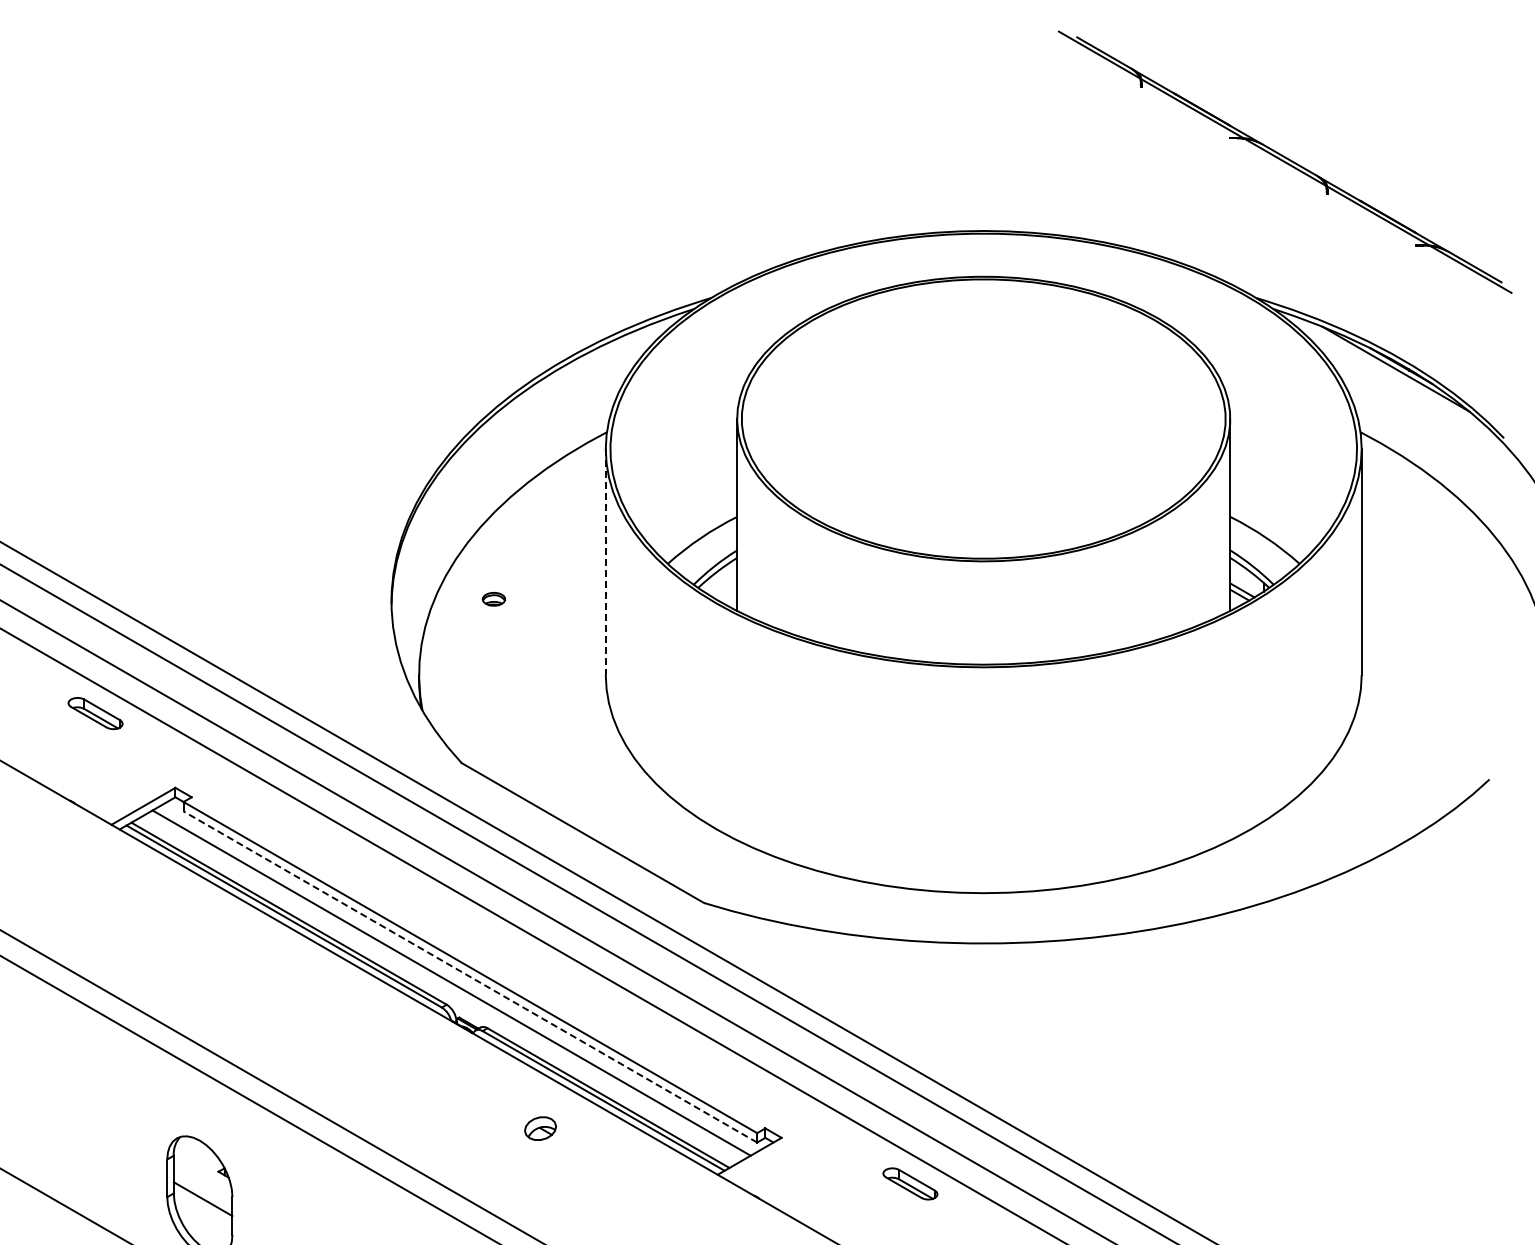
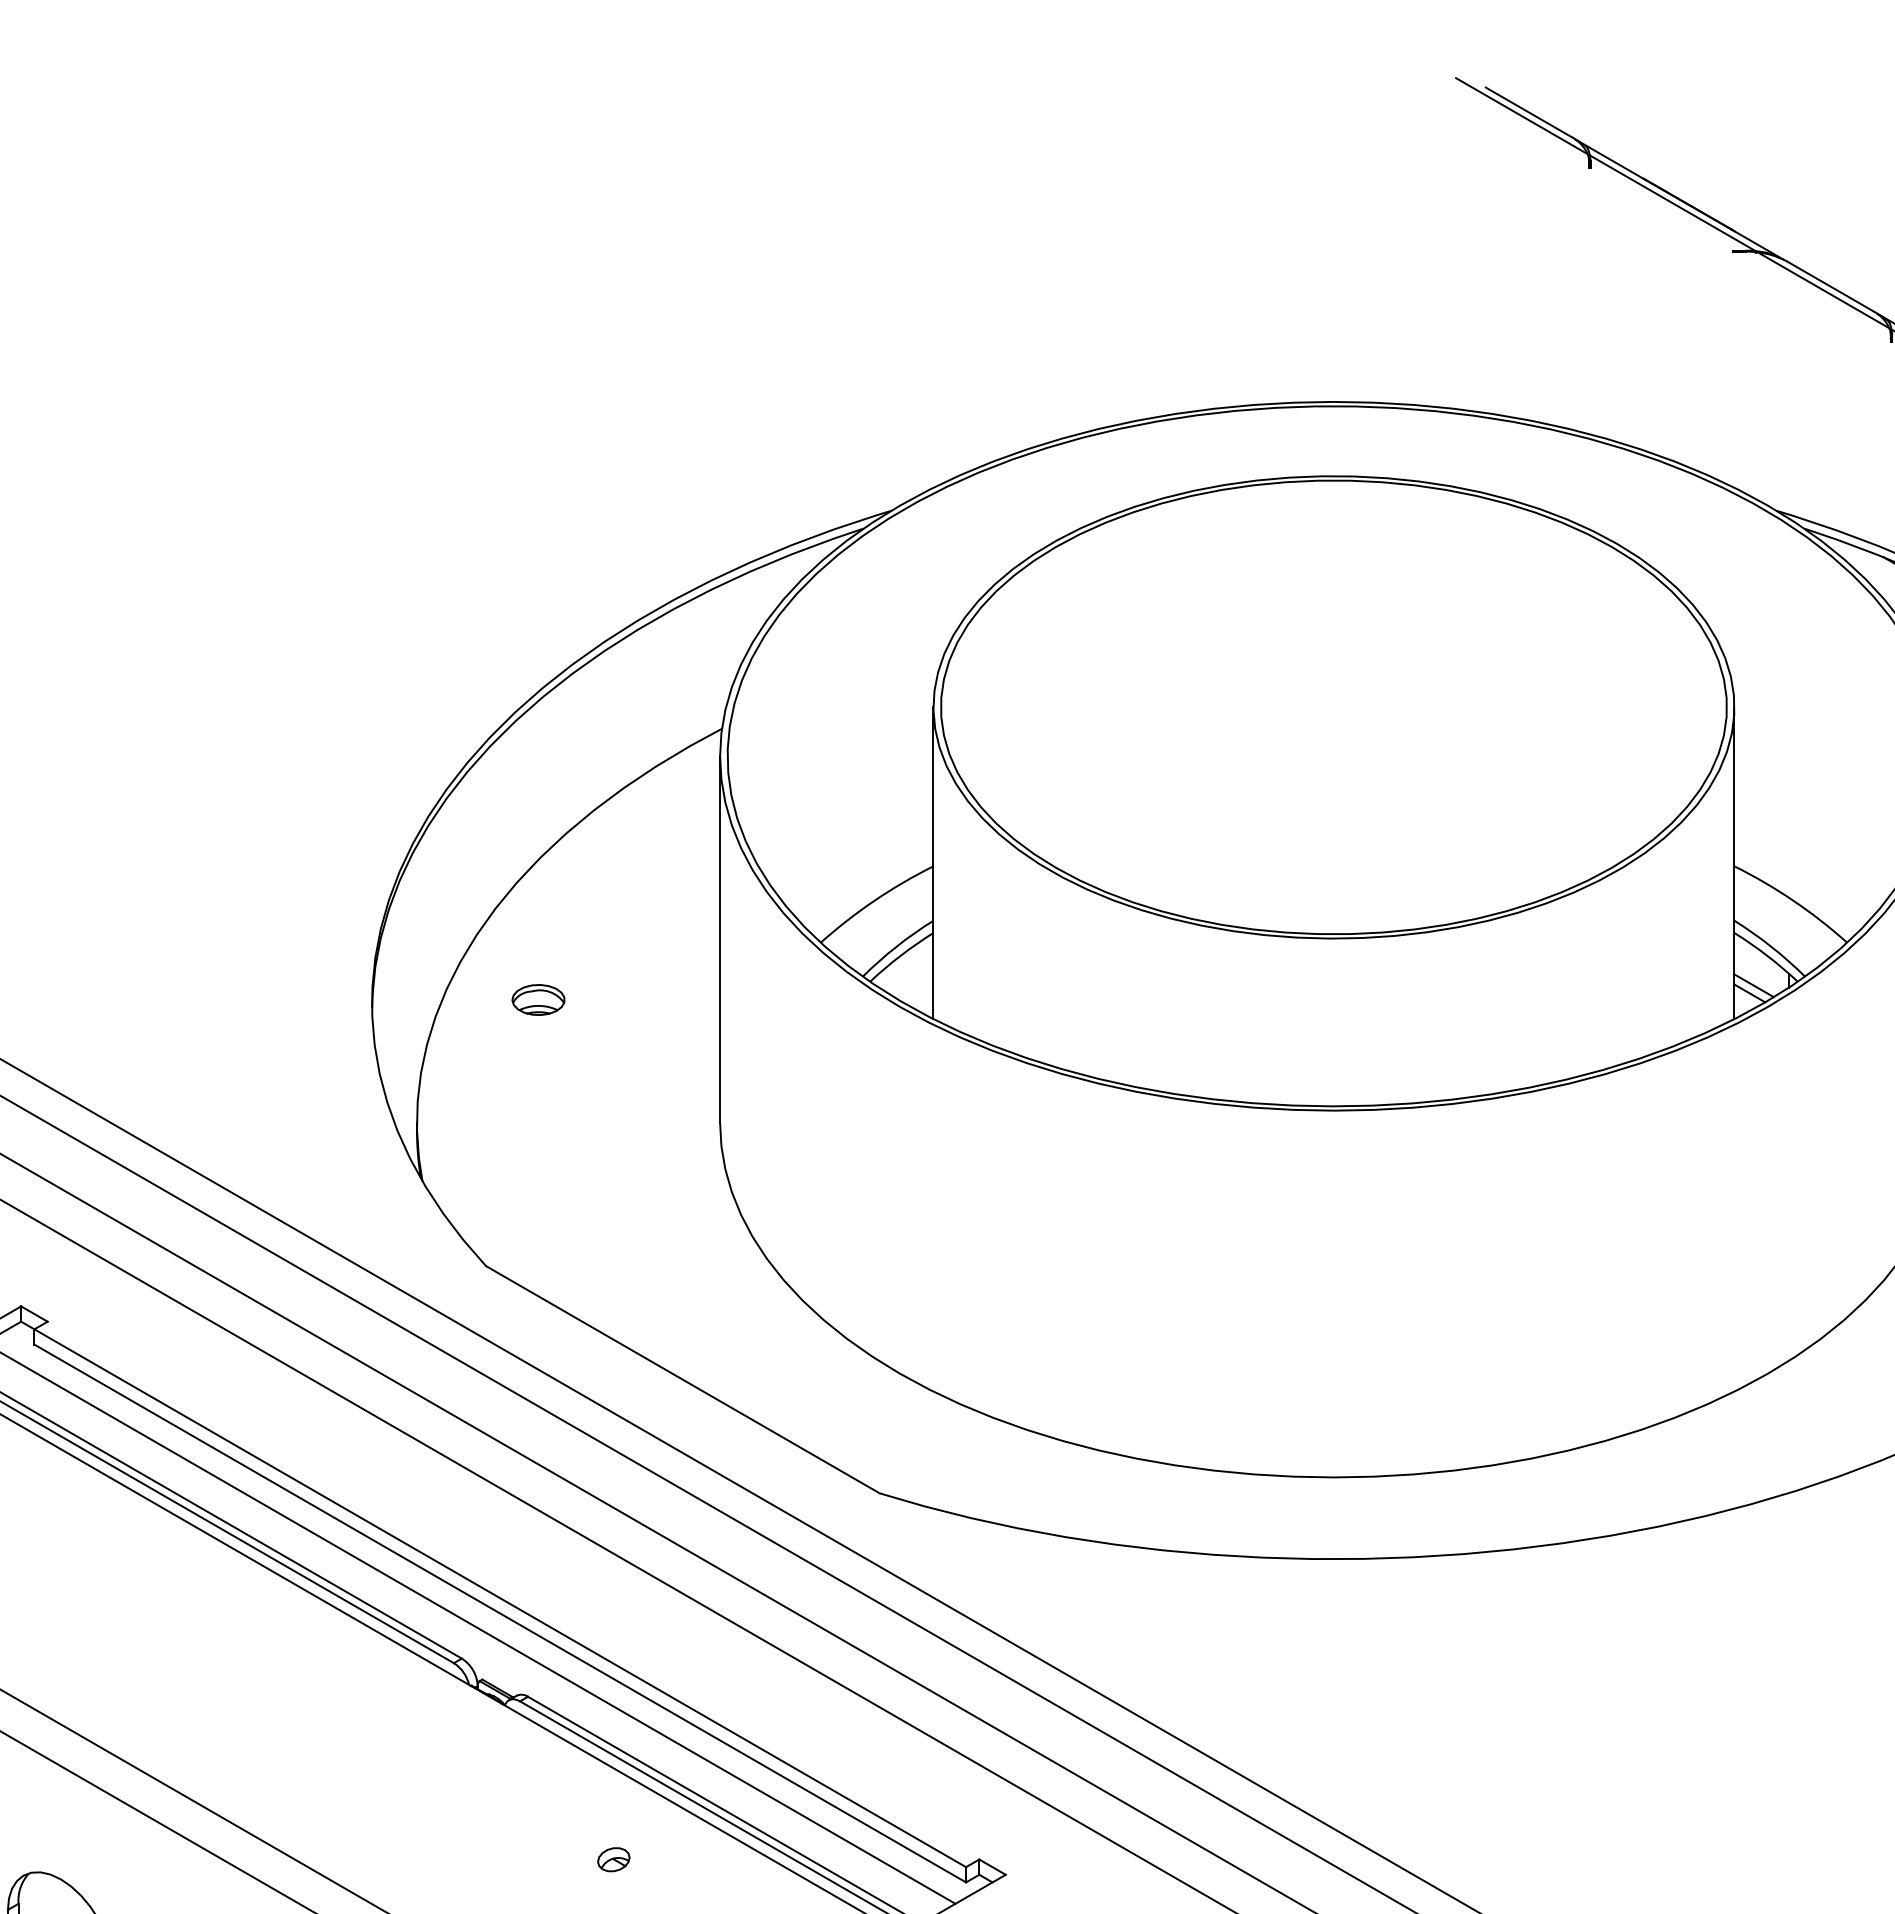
line: (605, 562) -> (719, 940), dashed -> solid
part: (493, 599) -> (537, 1000), size x1.43
line: (469, 976) -> (498, 1612), dashed -> solid
part: (539, 1128) -> (612, 1859), size x0.62

